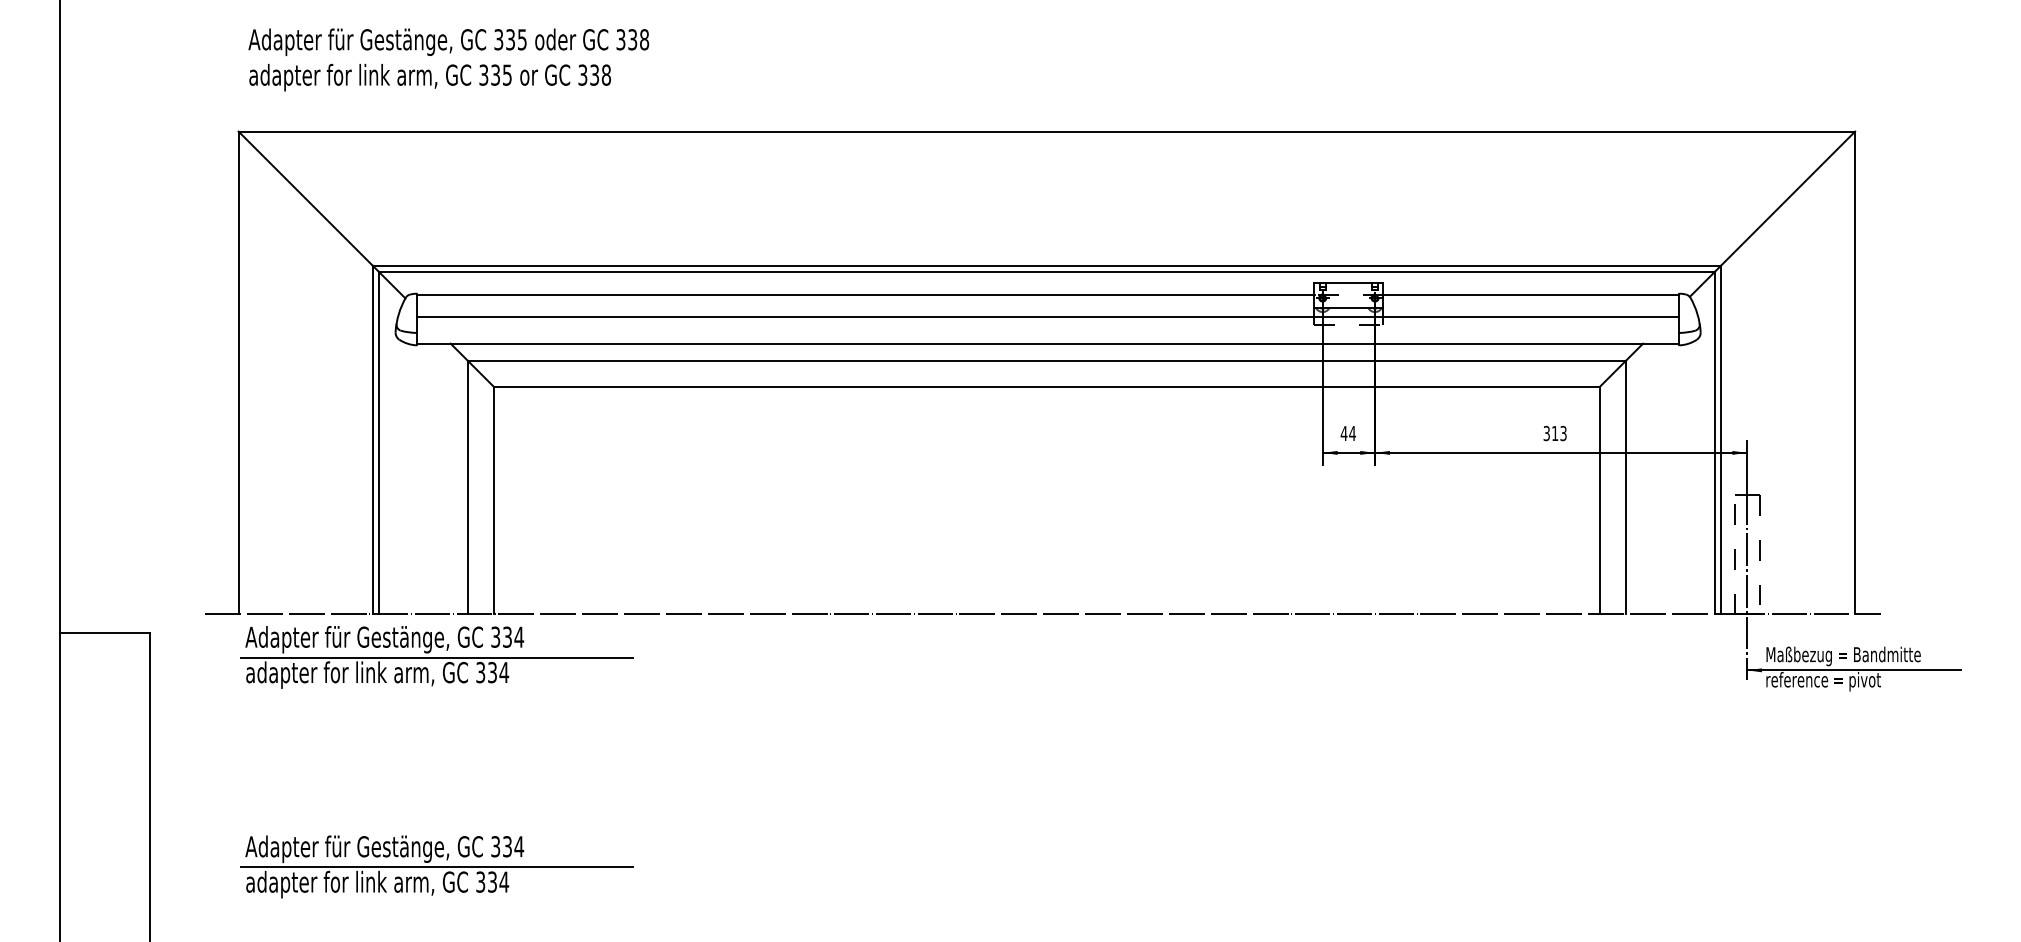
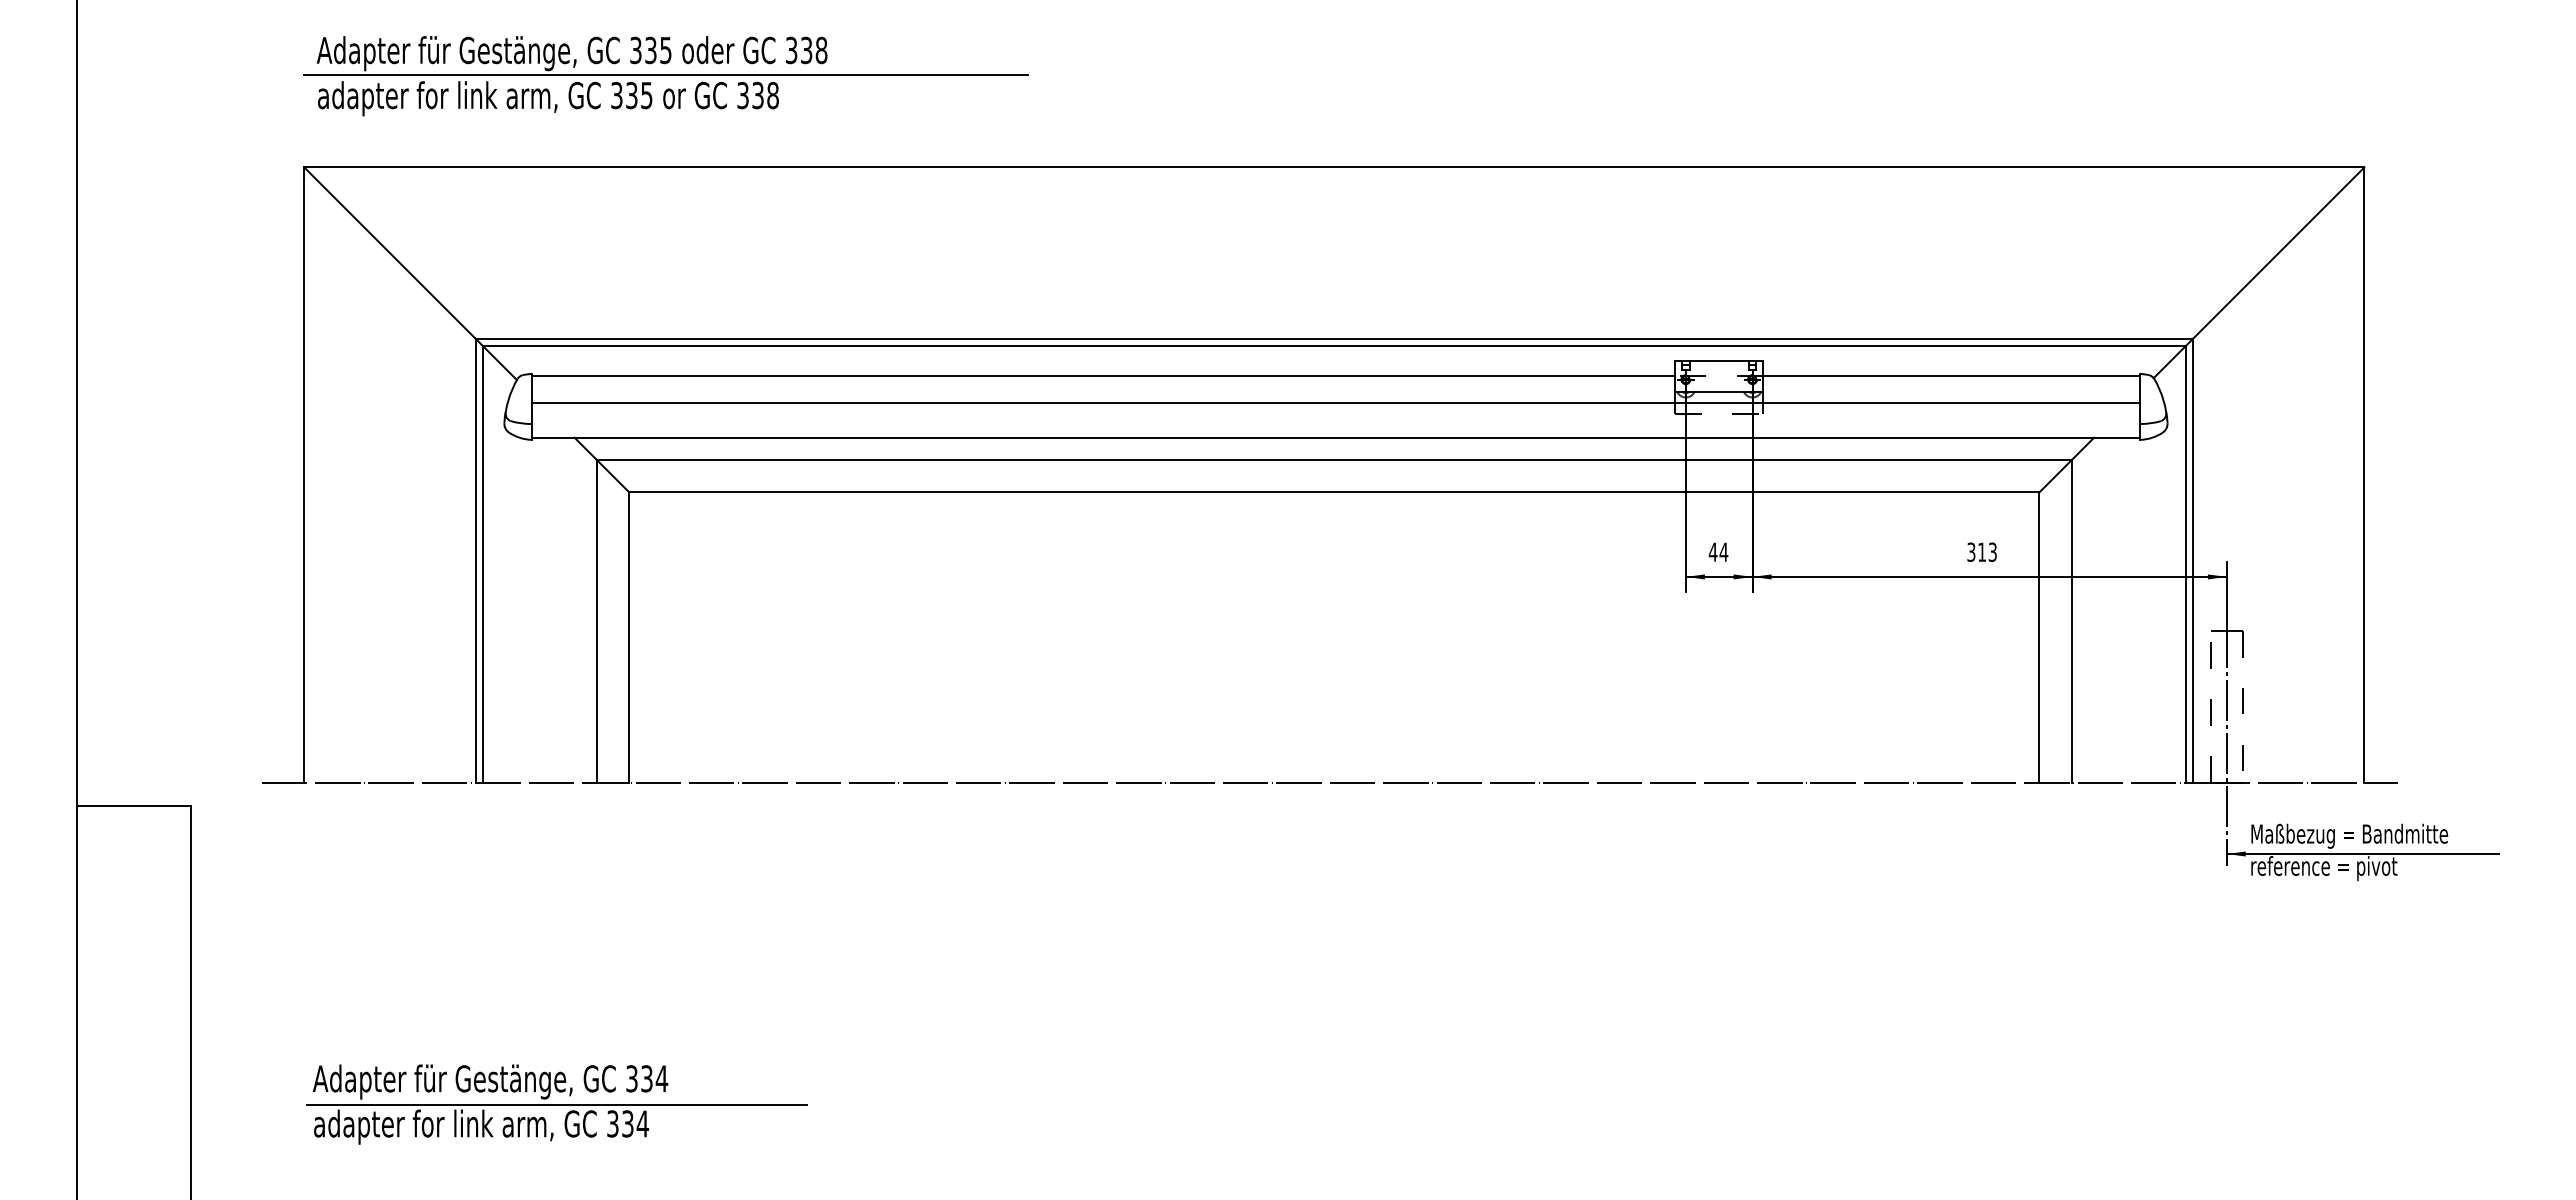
line: (522, 59) -> (665, 75), added
part: (436, 657) -> (556, 837), removed

